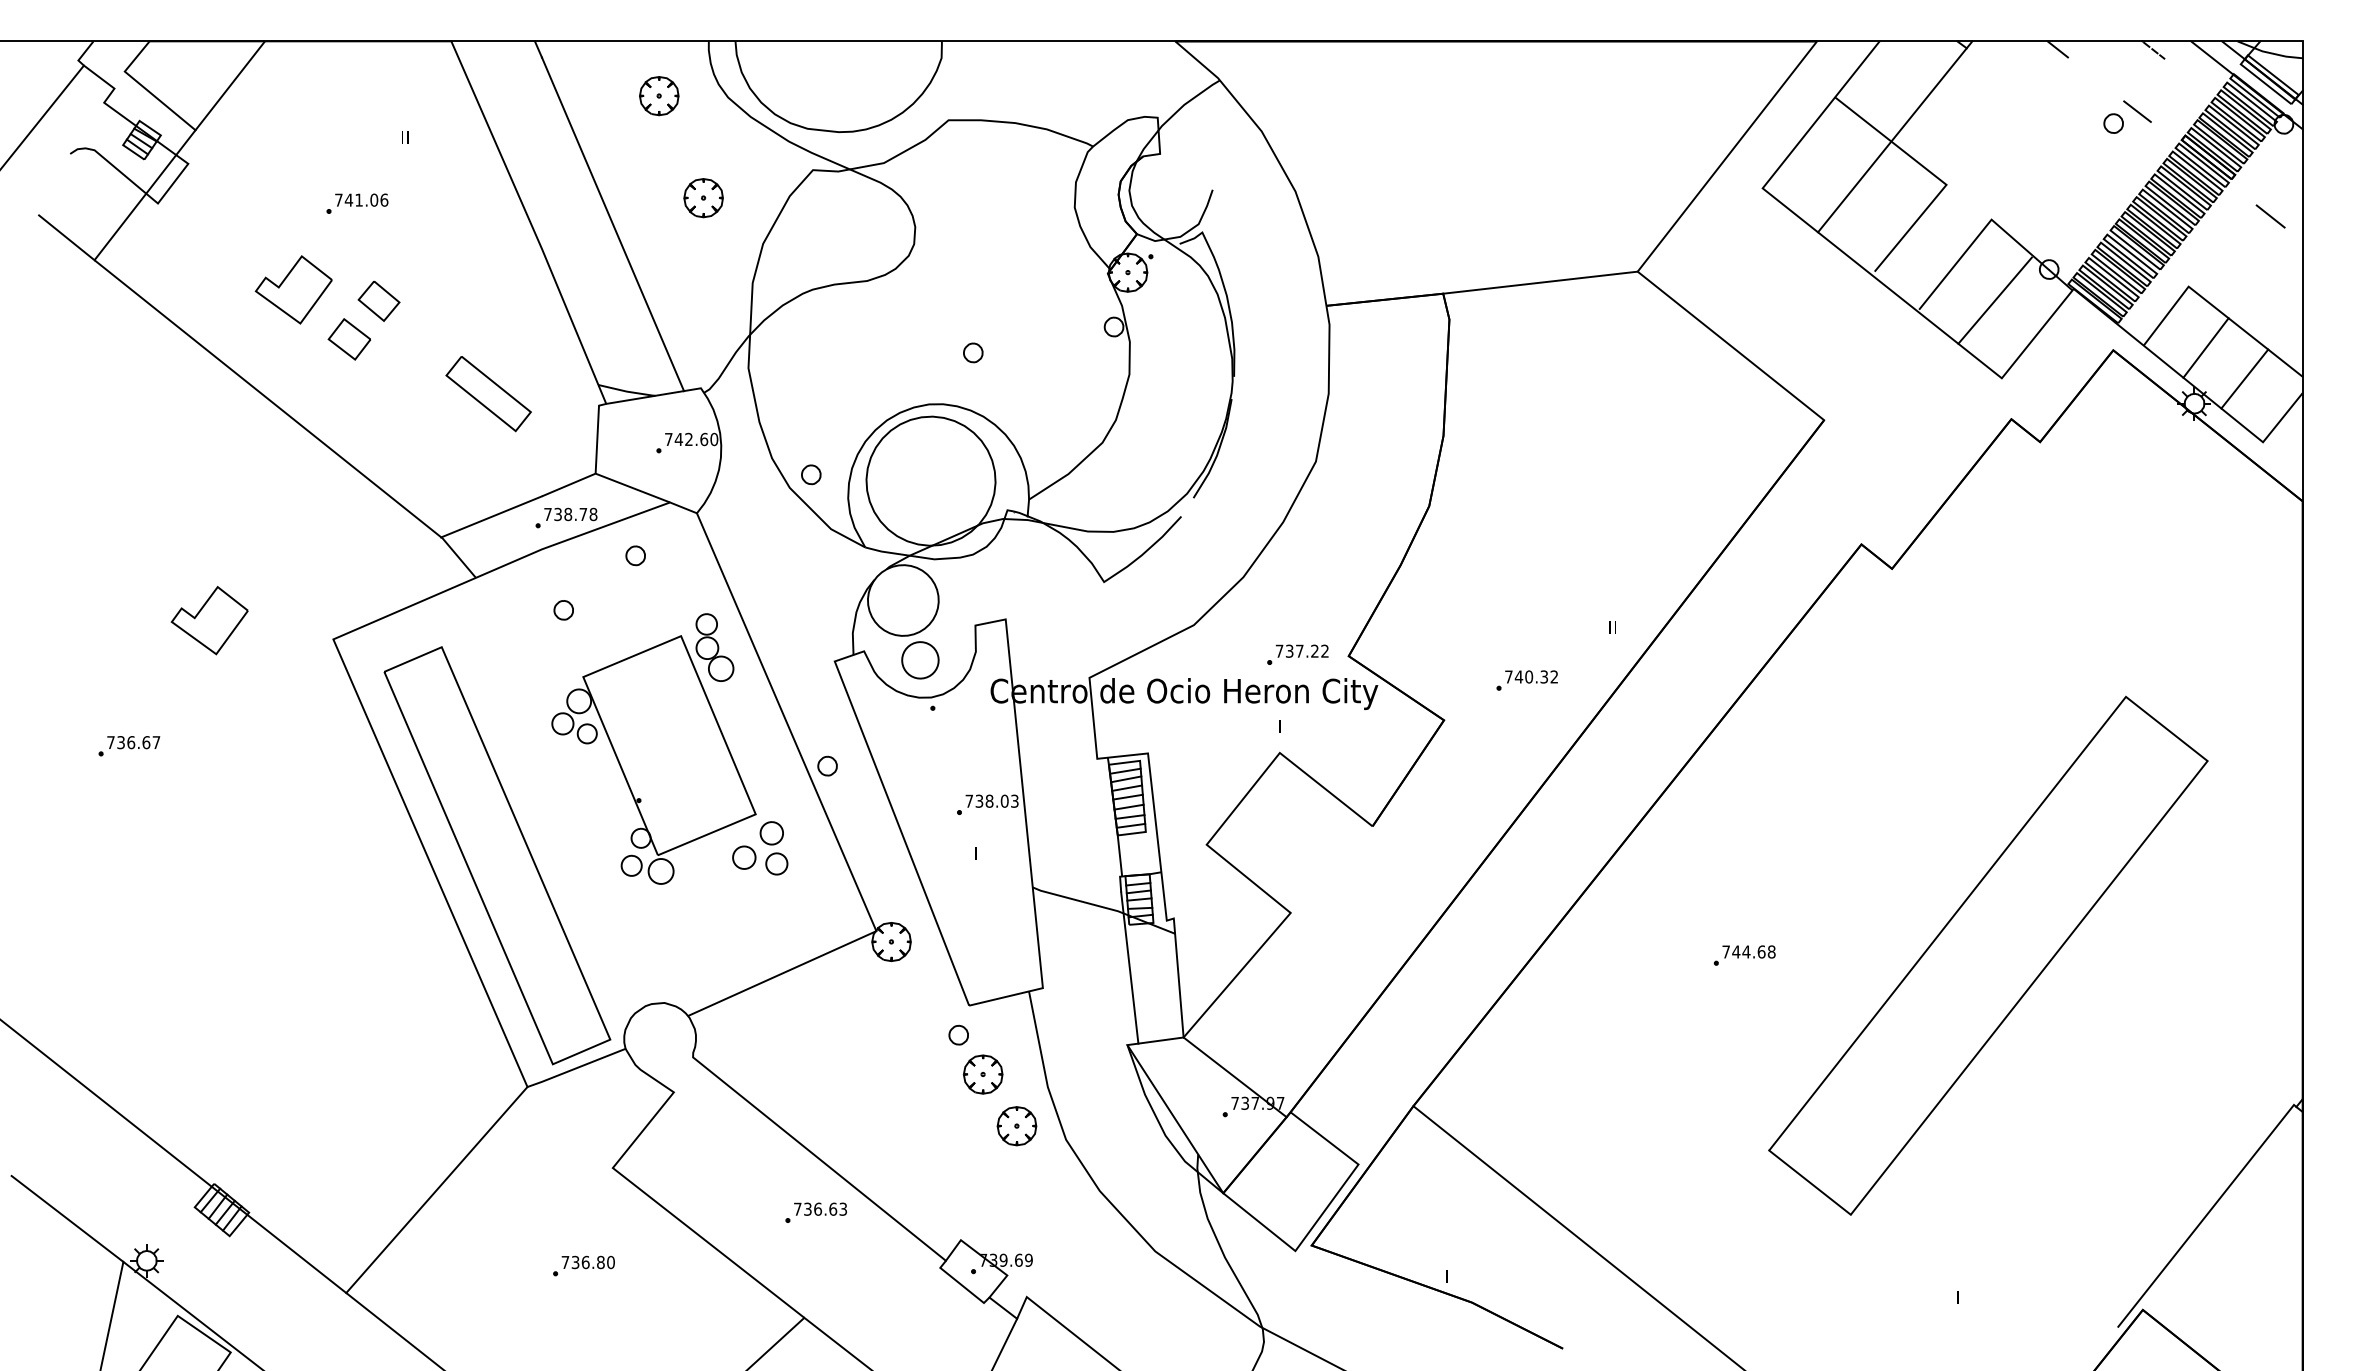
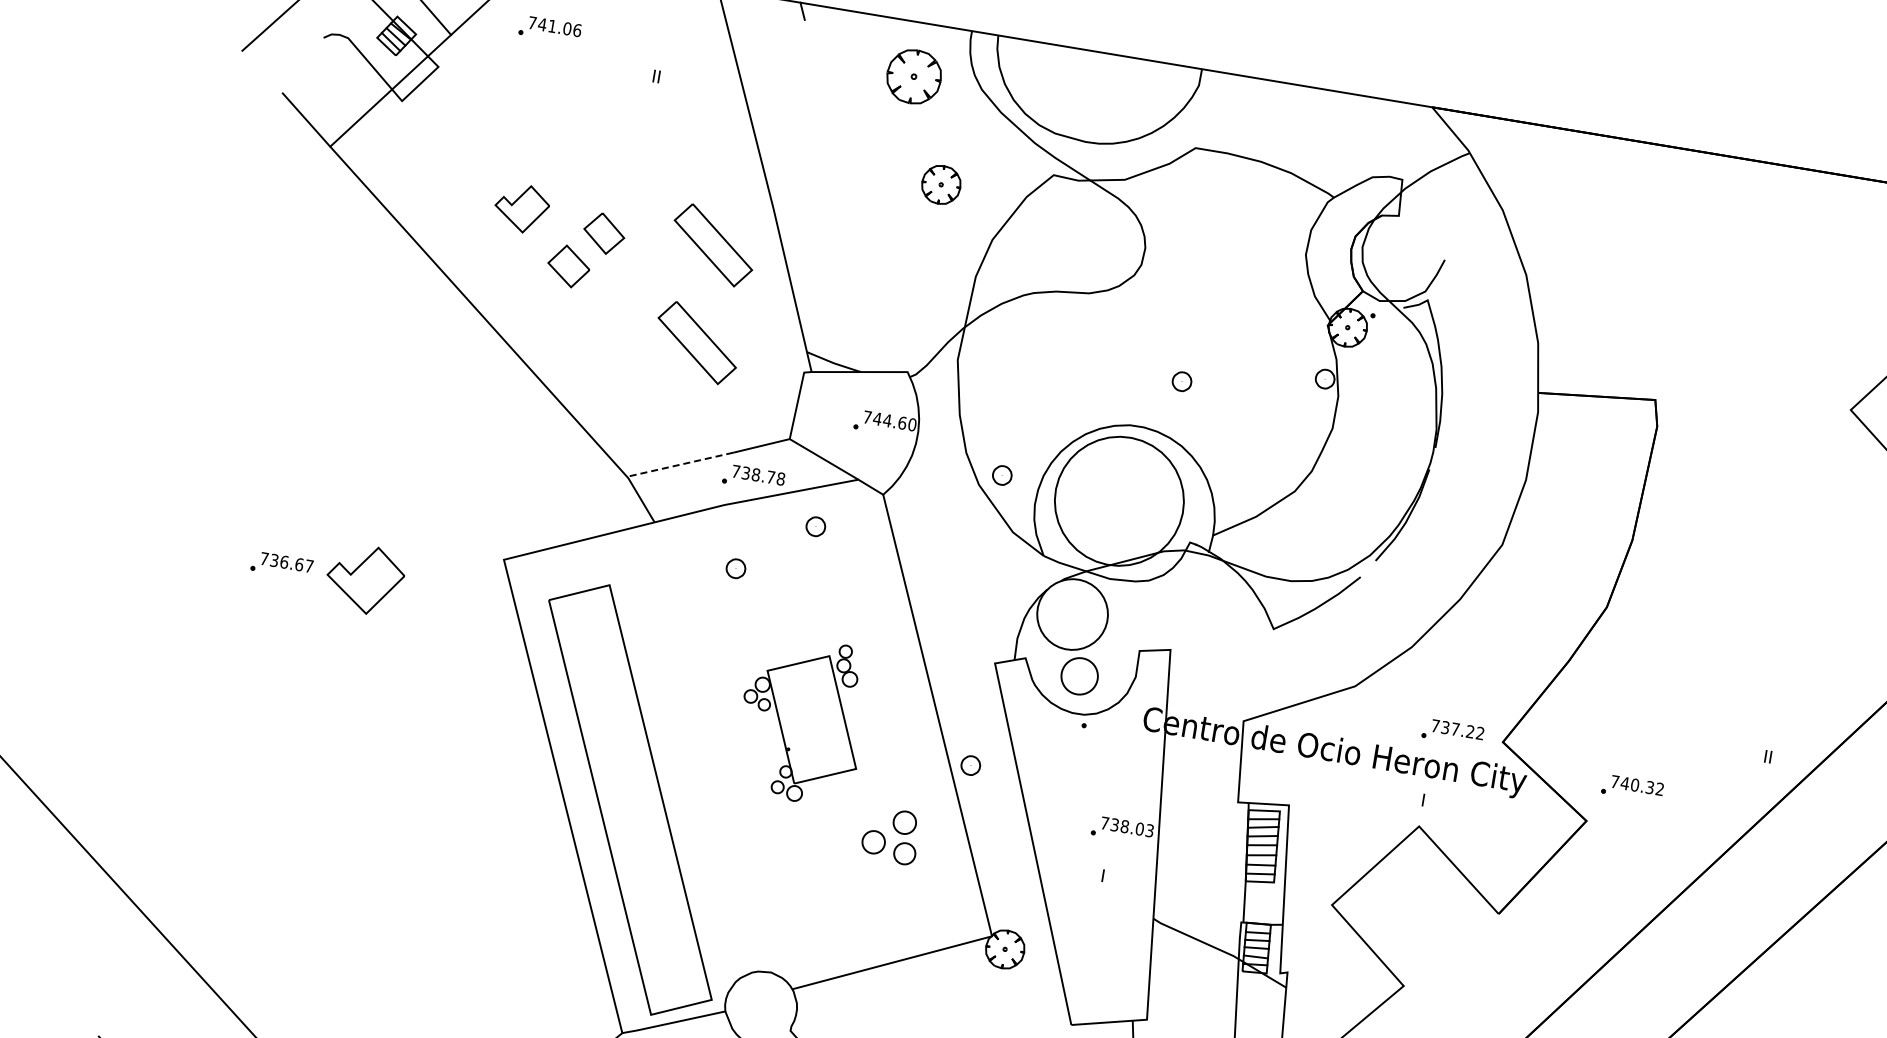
part: (659, 96) -> (914, 77), size x1.4
part: (357, 203) -> (550, 29), moved
line: (613, 224) -> (848, 196), removed
line: (1540, 282) -> (1753, 404), removed
part: (293, 289) -> (521, 208), size x0.7
part: (488, 295) -> (713, 245), added
text: (688, 438) -> (887, 419), 742.60 -> 744.60
line: (491, 517) -> (679, 465), solid -> dashed
part: (209, 620) -> (364, 579), moved
part: (1526, 680) -> (1631, 788), moved
part: (129, 746) -> (282, 565), moved
part: (653, 748) -> (801, 719), size x0.6

